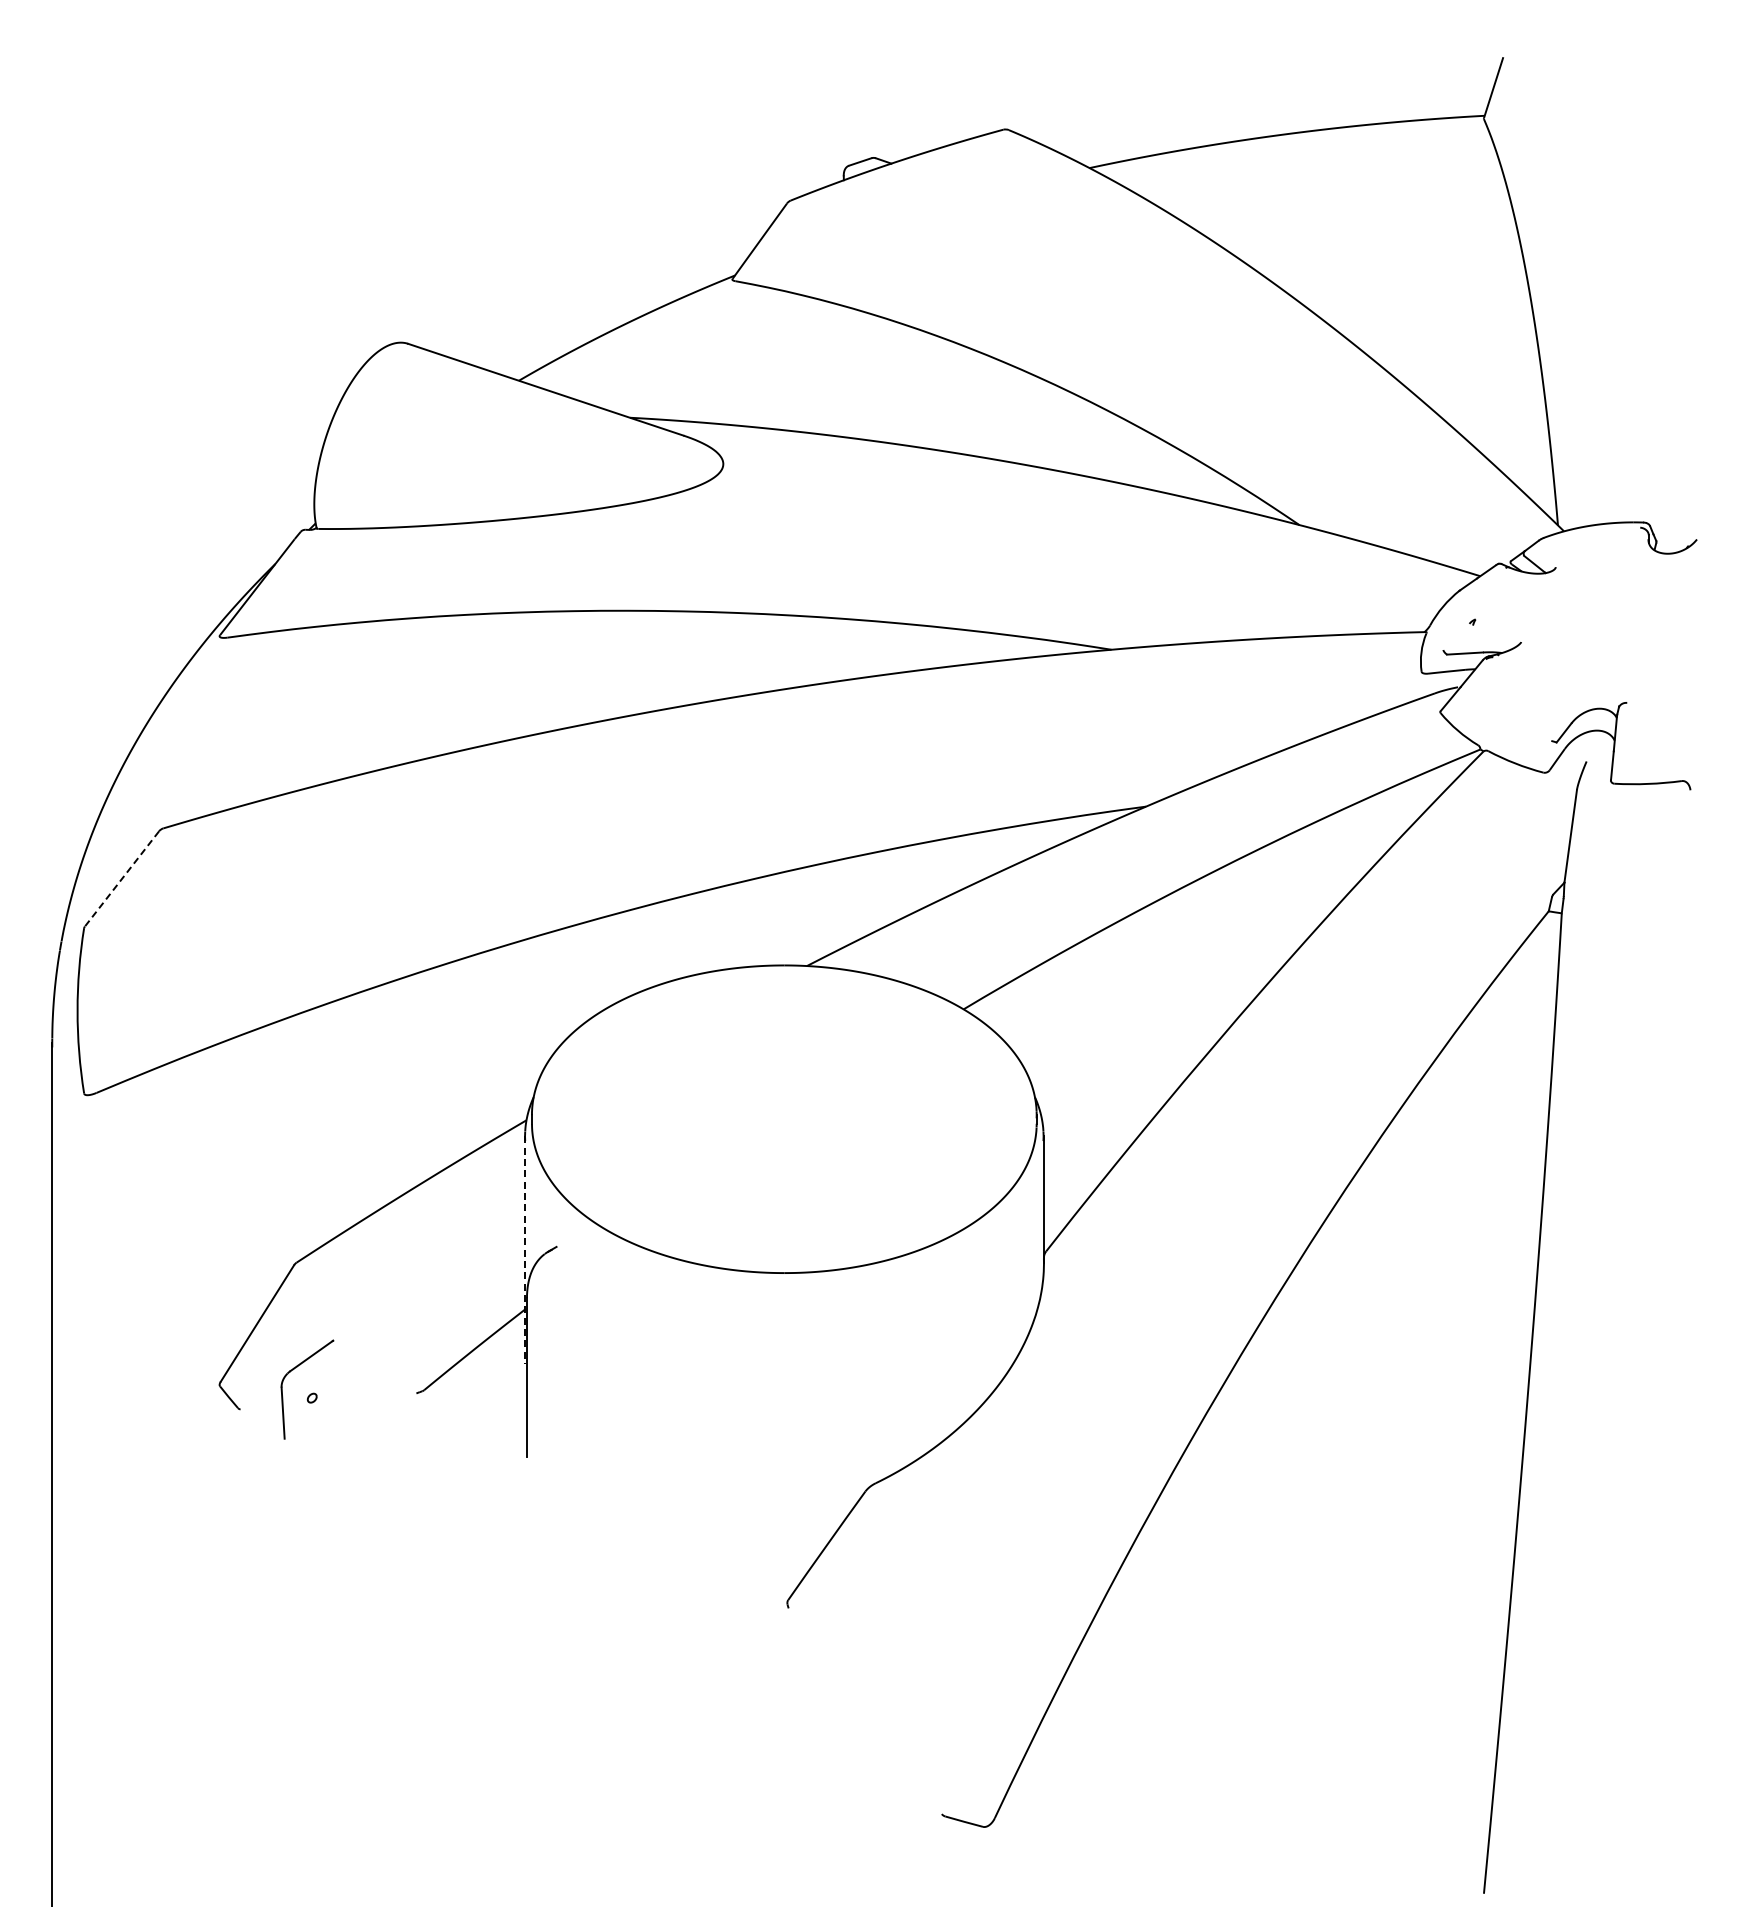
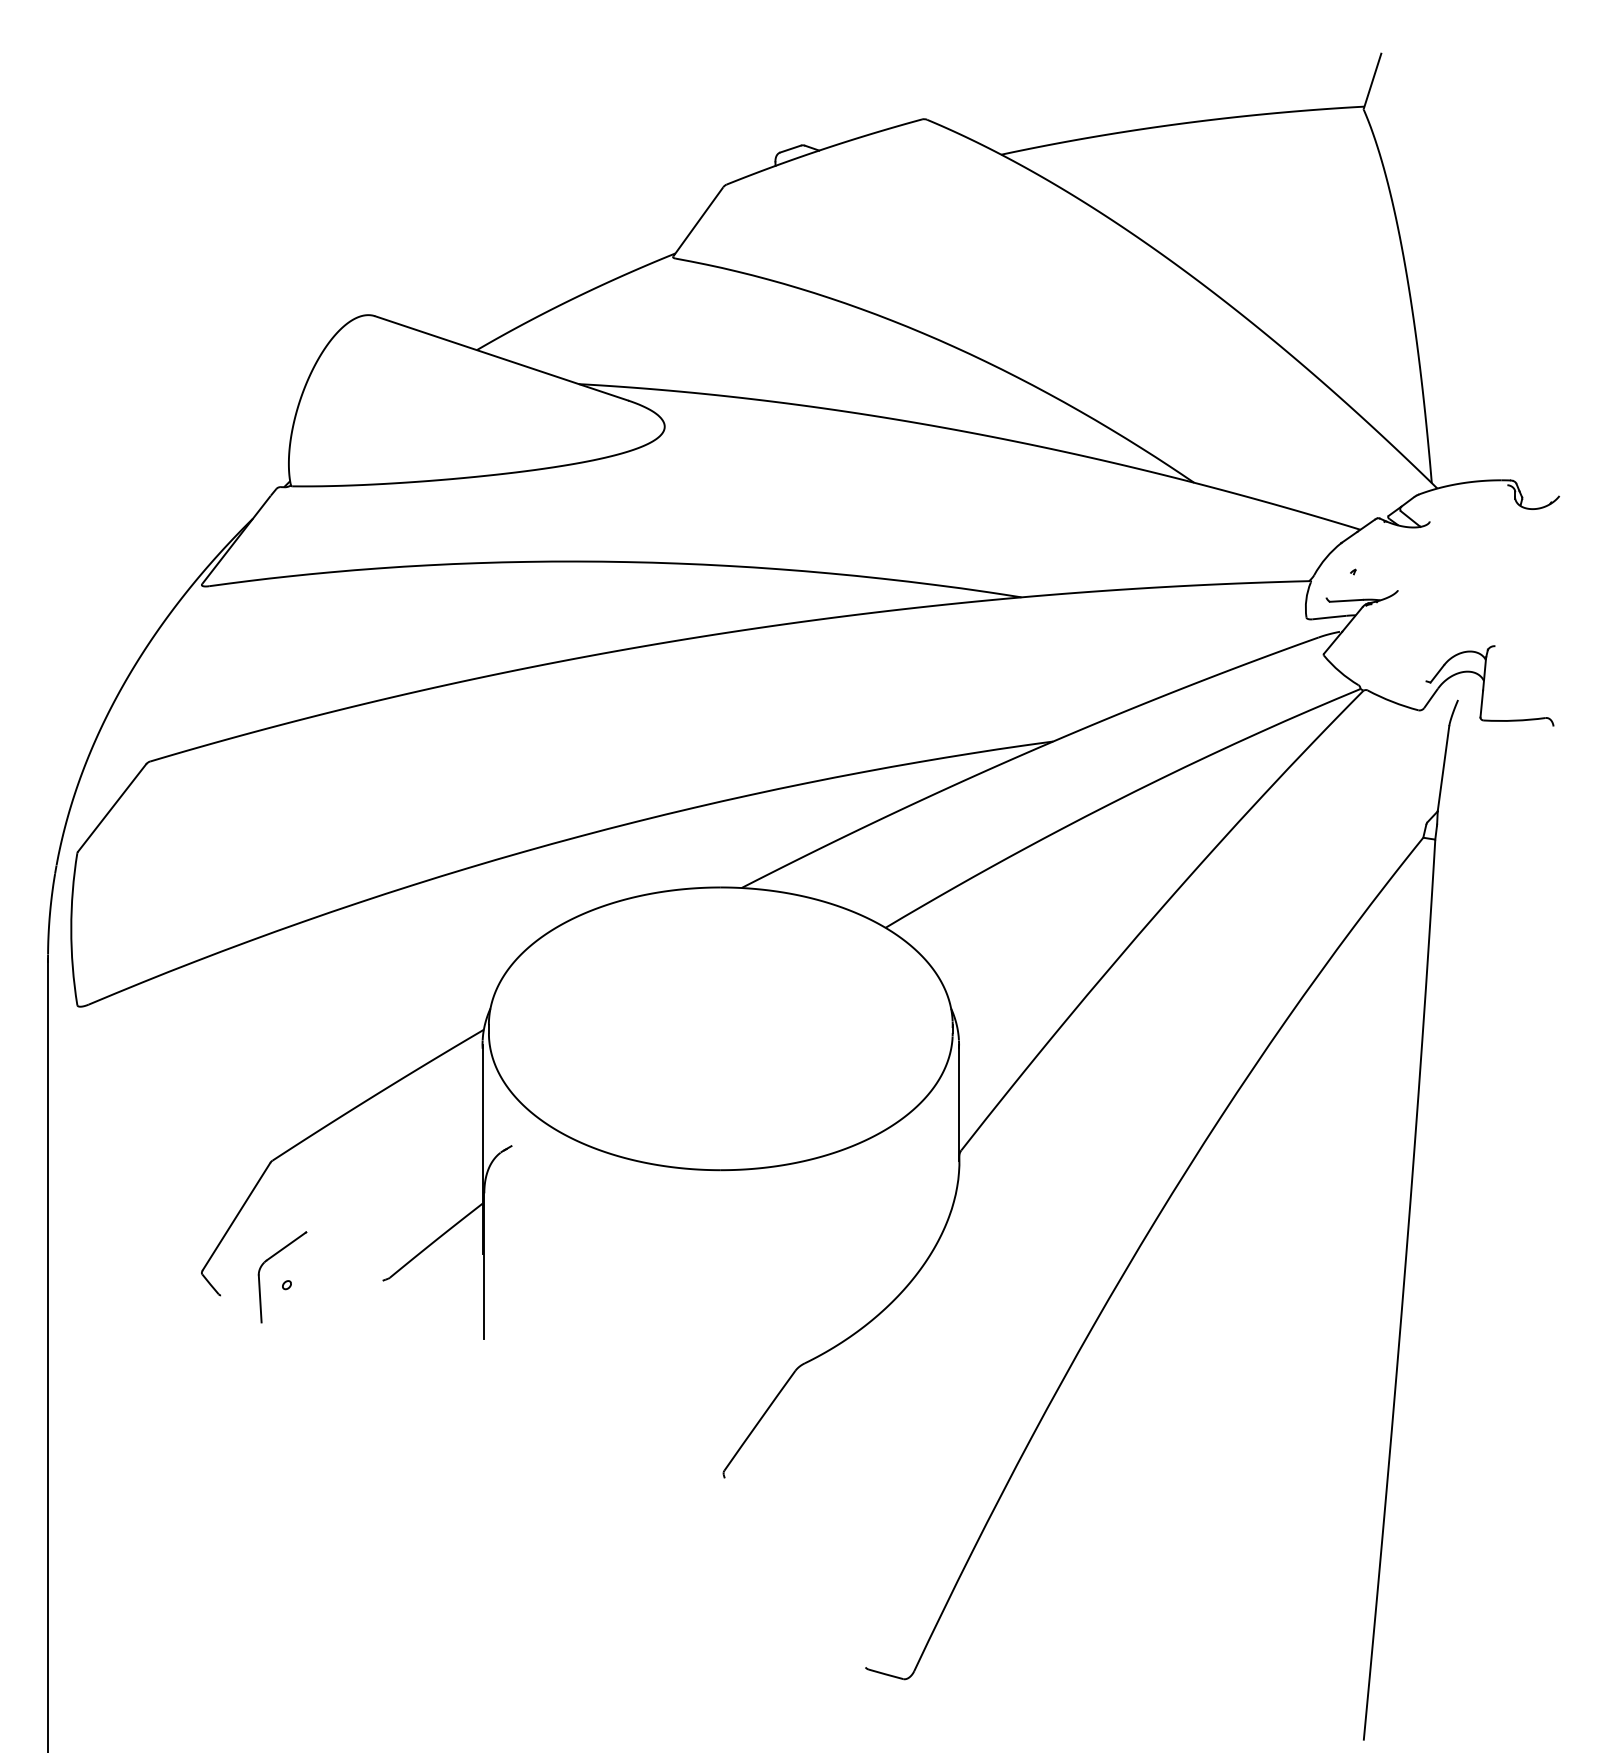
line: (121, 879) -> (111, 808), dashed -> solid
line: (525, 1250) -> (482, 1149), dashed -> solid

